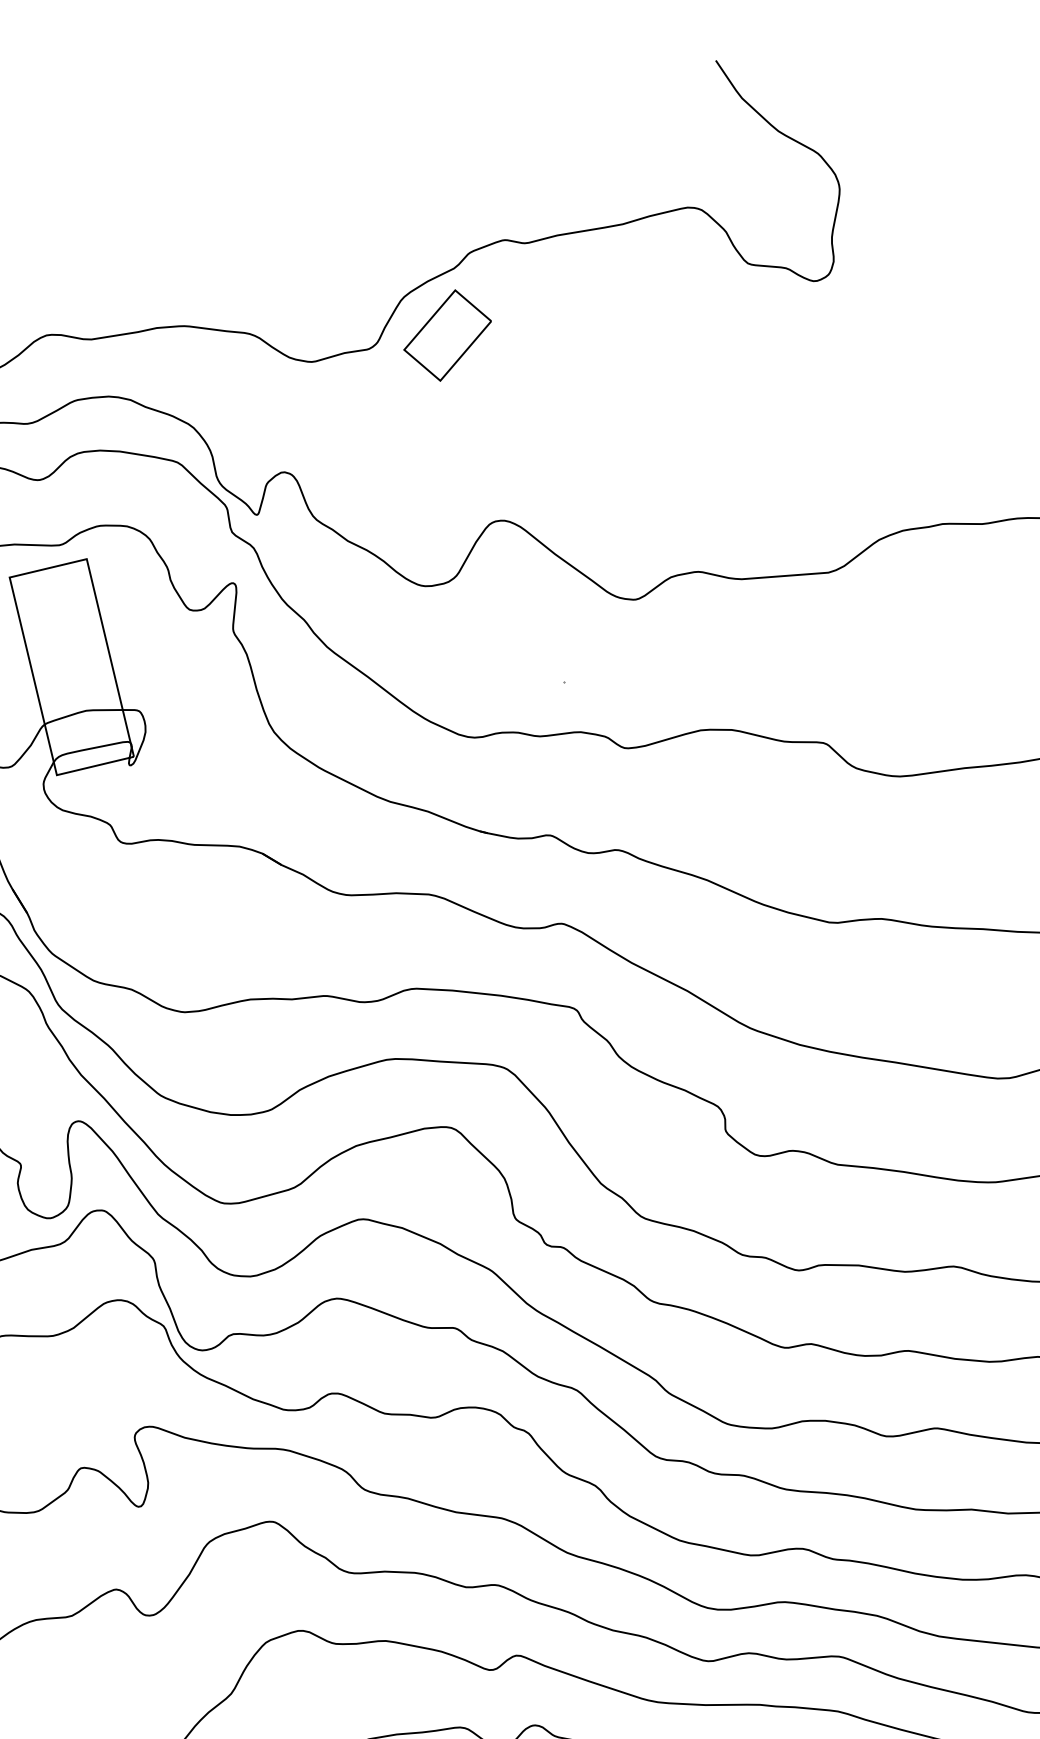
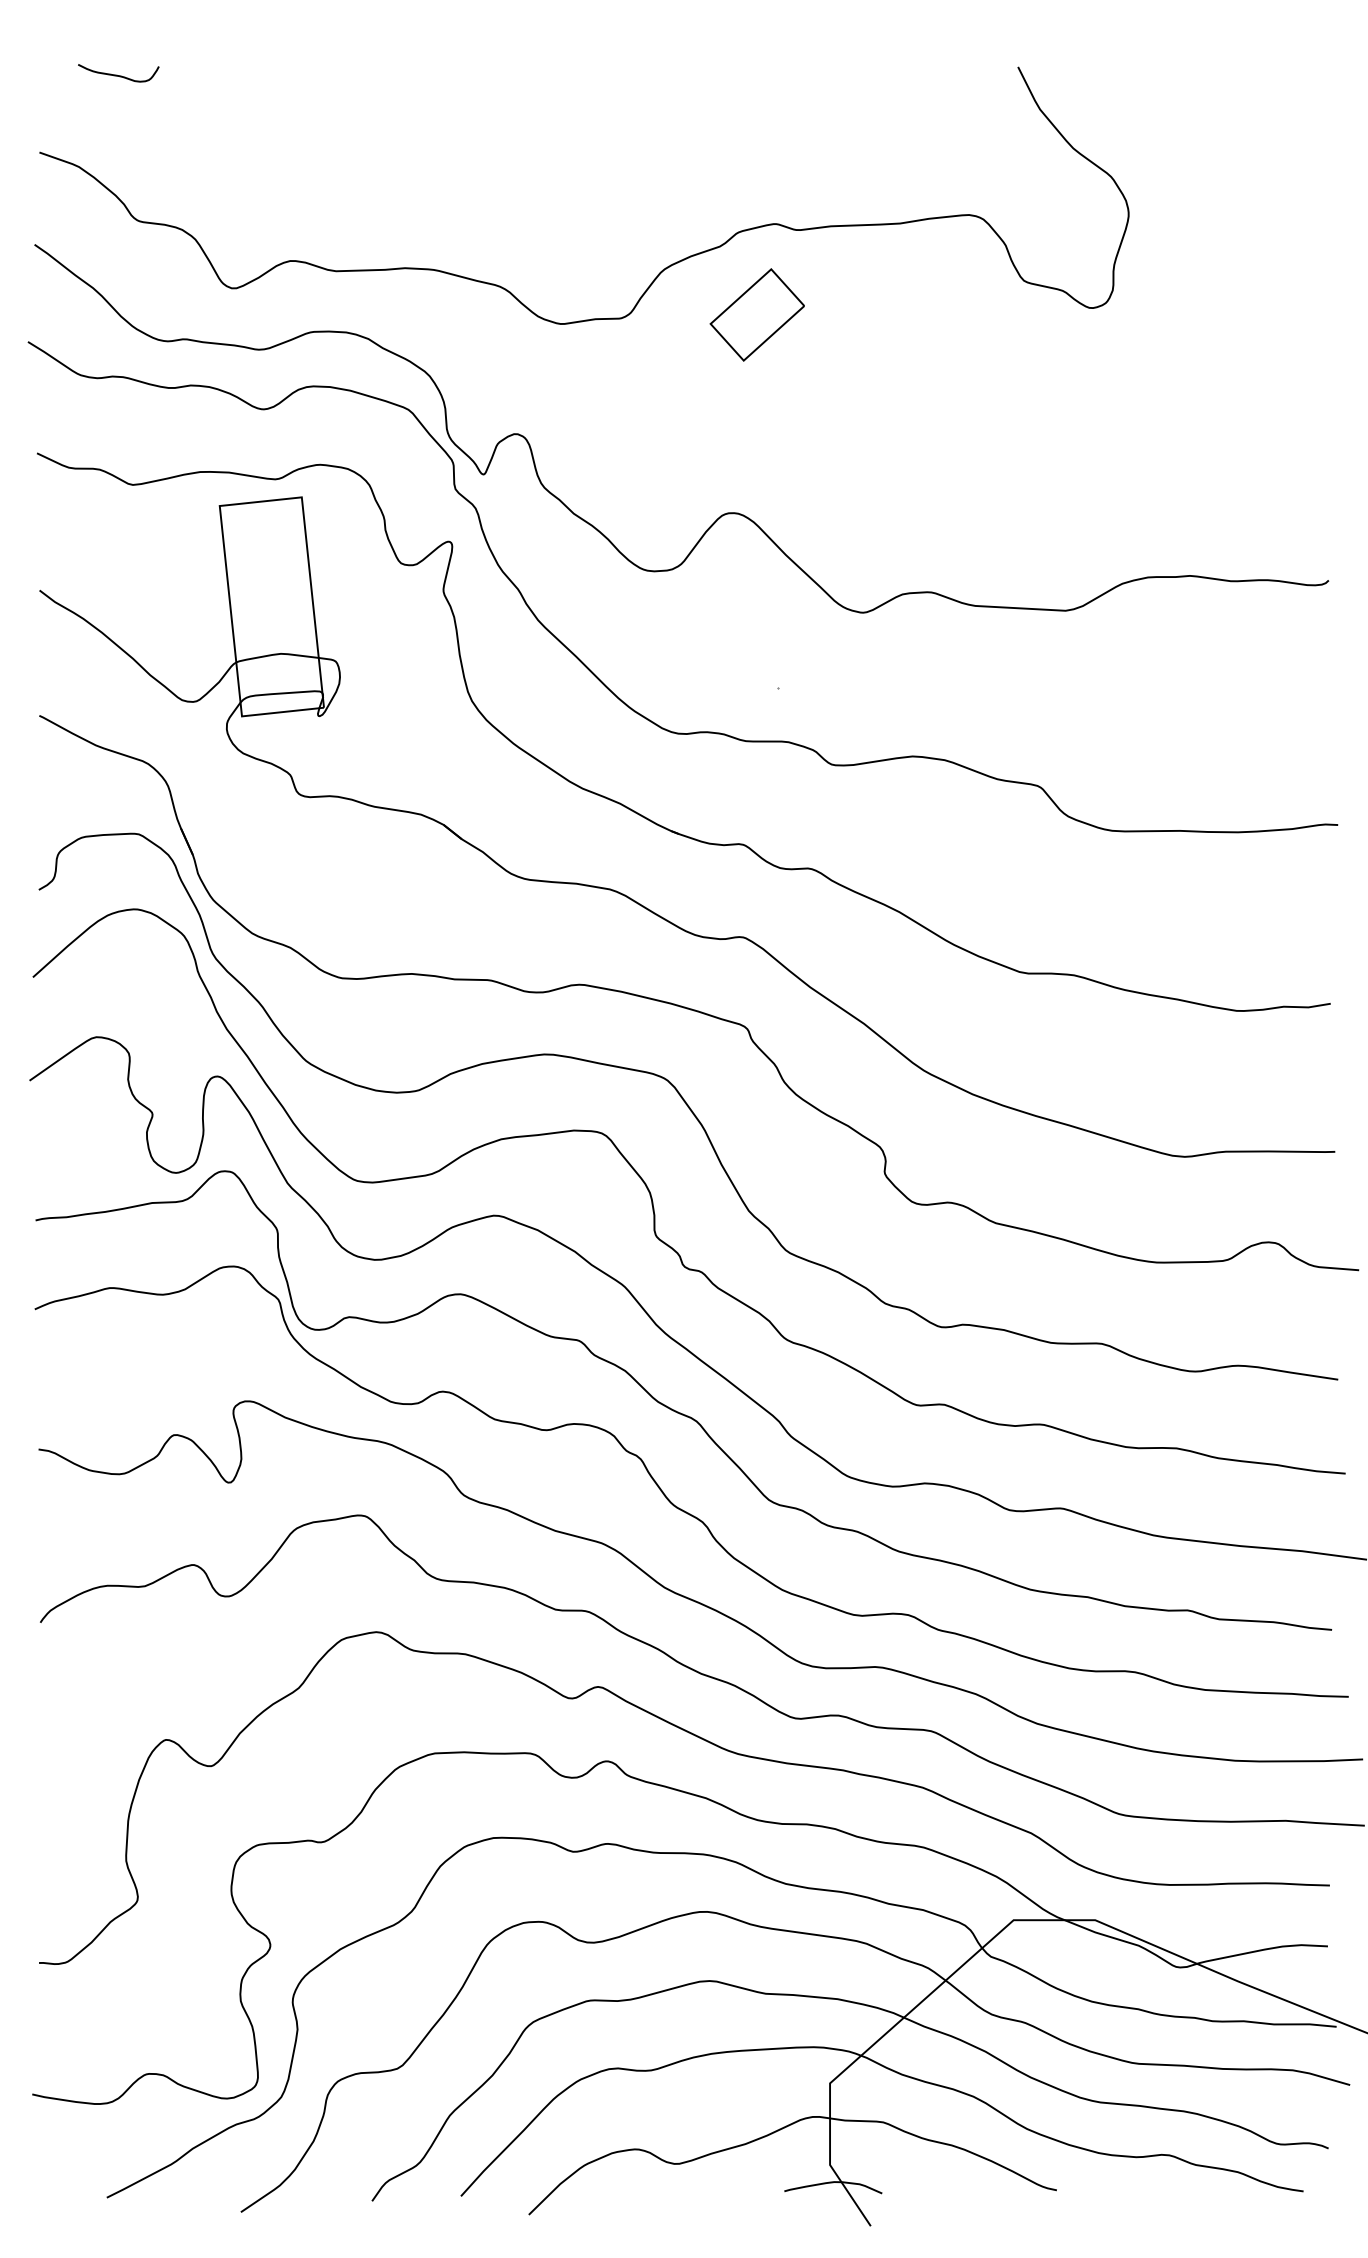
part: (446, 335) -> (756, 314), moved

